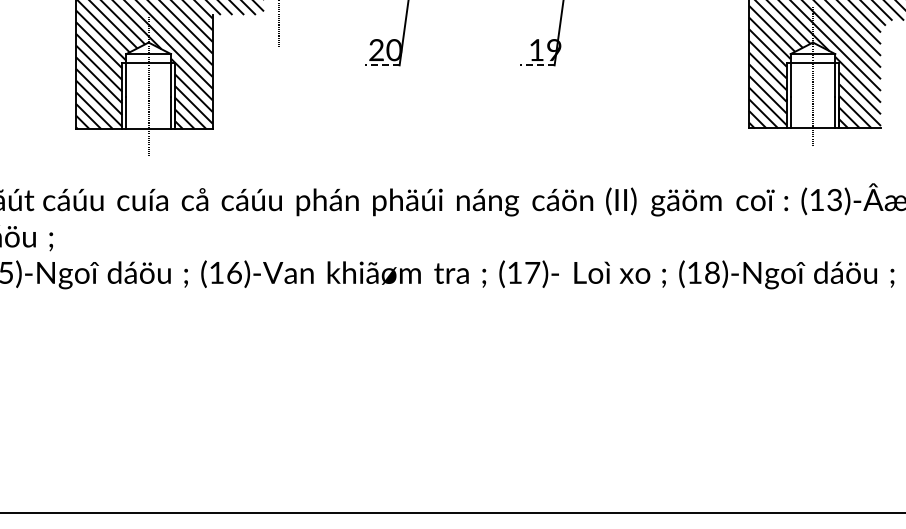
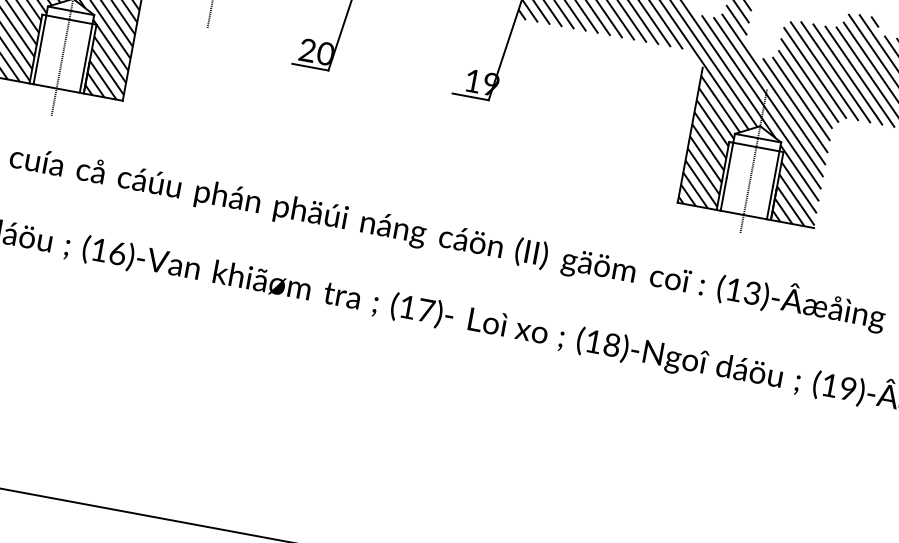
line: (381, 65) -> (309, 67), dashed -> solid
line: (536, 65) -> (469, 96), dashed -> solid

